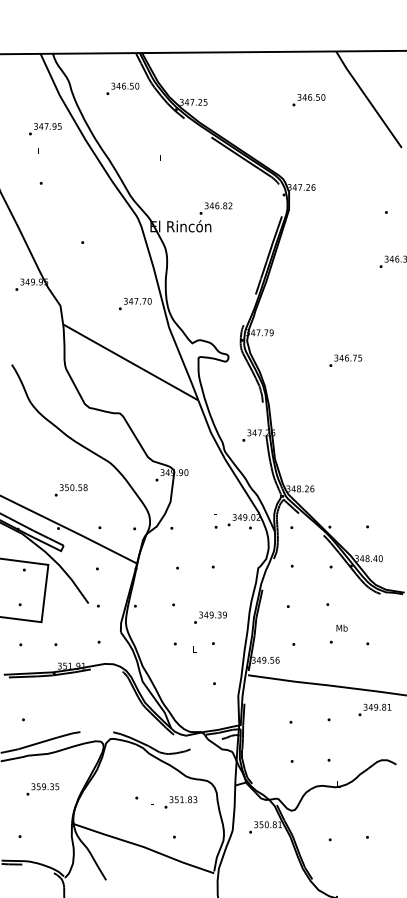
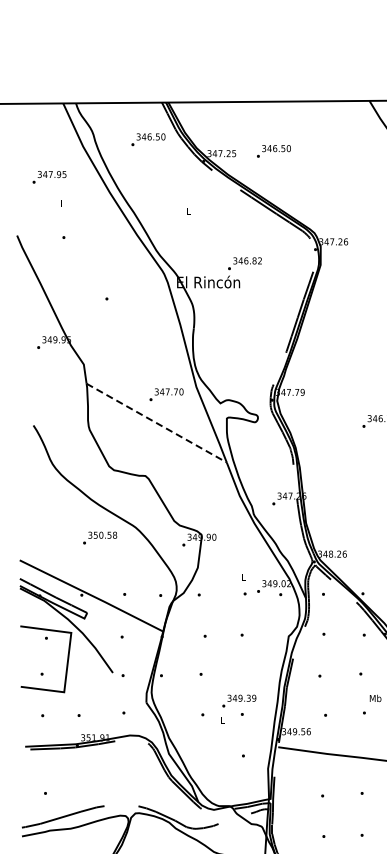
text: (308, 100) -> (273, 151), moved
text: (45, 129) -> (49, 177), moved
text: (135, 303) -> (166, 394), moved
line: (130, 362) -> (156, 423), solid -> dashed
text: (70, 490) -> (99, 538), moved
text: (210, 617) -> (239, 700), moved

